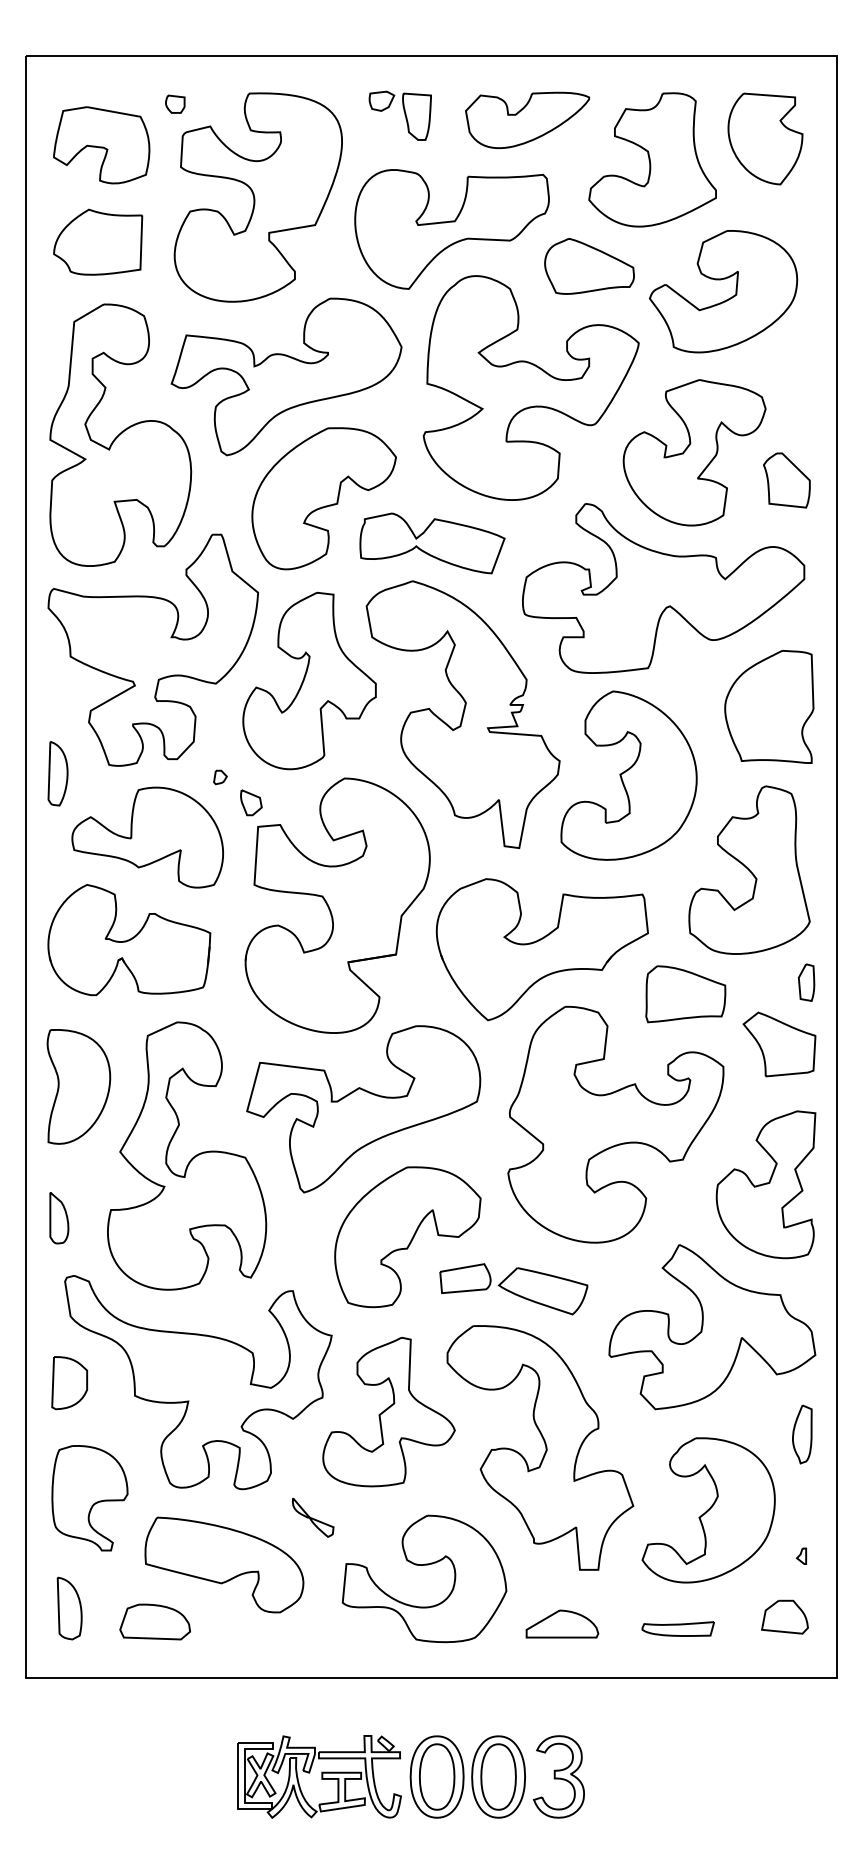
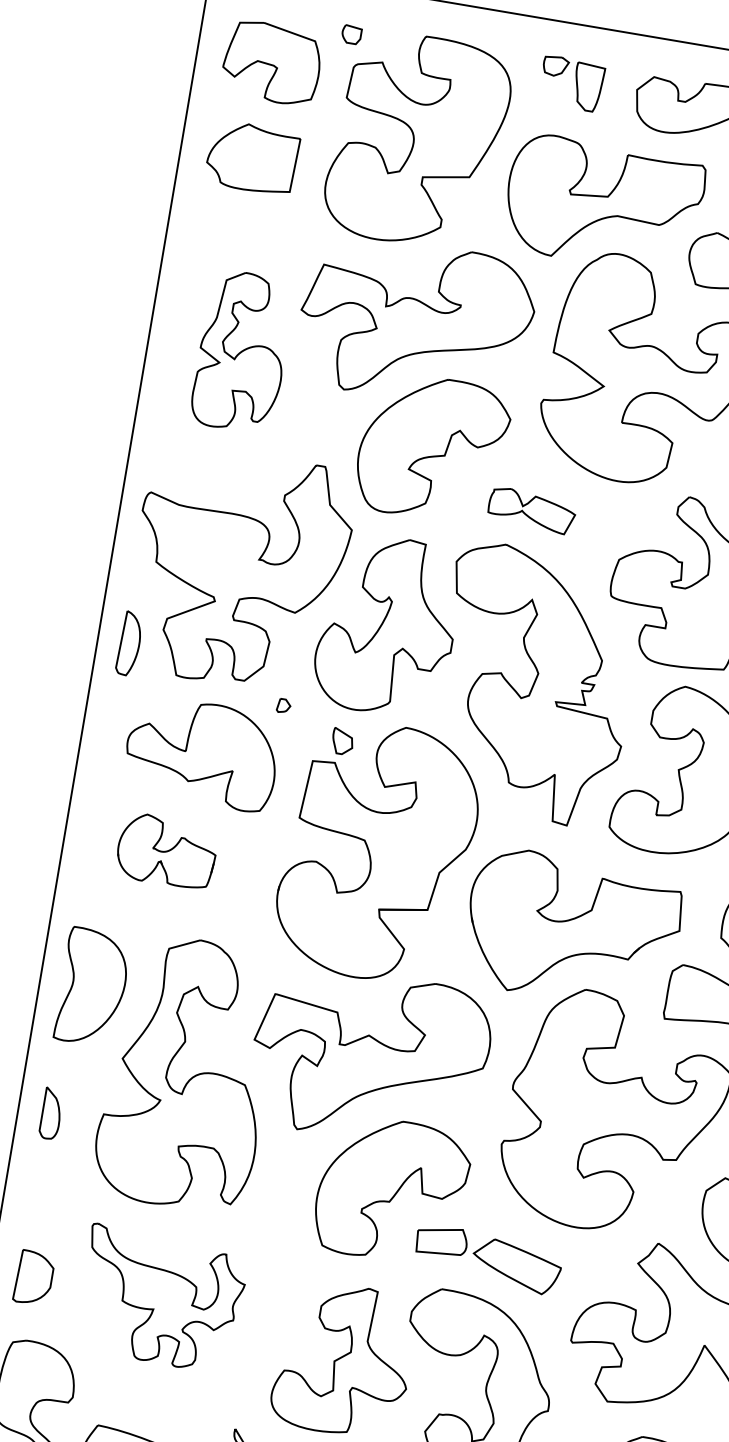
part: (120, 434) -> (242, 351), size x0.6
part: (432, 543) -> (532, 510), size x0.6
part: (57, 773) -> (129, 643), moved
part: (251, 802) -> (342, 741), moved
part: (129, 940) -> (167, 851), size x0.6
part: (198, 1382) -> (161, 1298), size x0.6

